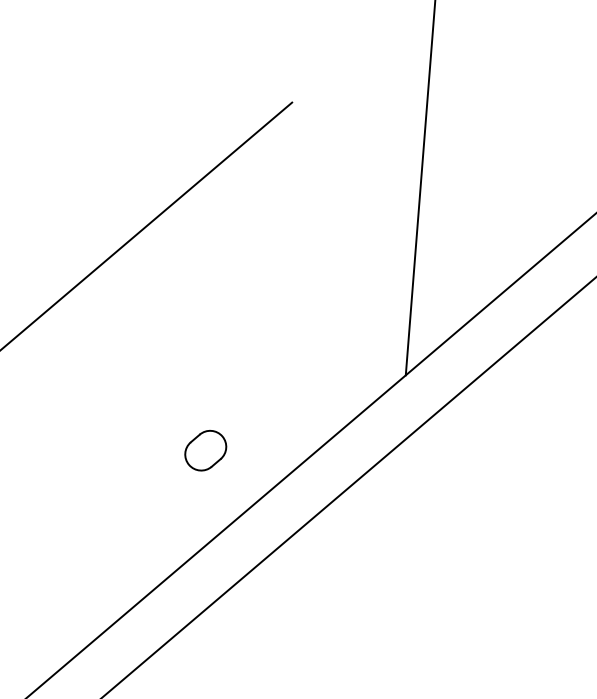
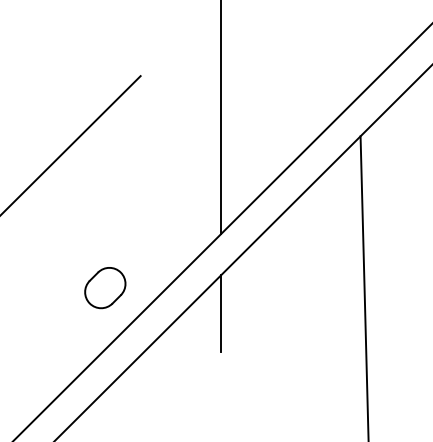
part: (205, 451) -> (105, 288), size x1.67
line: (395, 507) -> (221, 313), added

